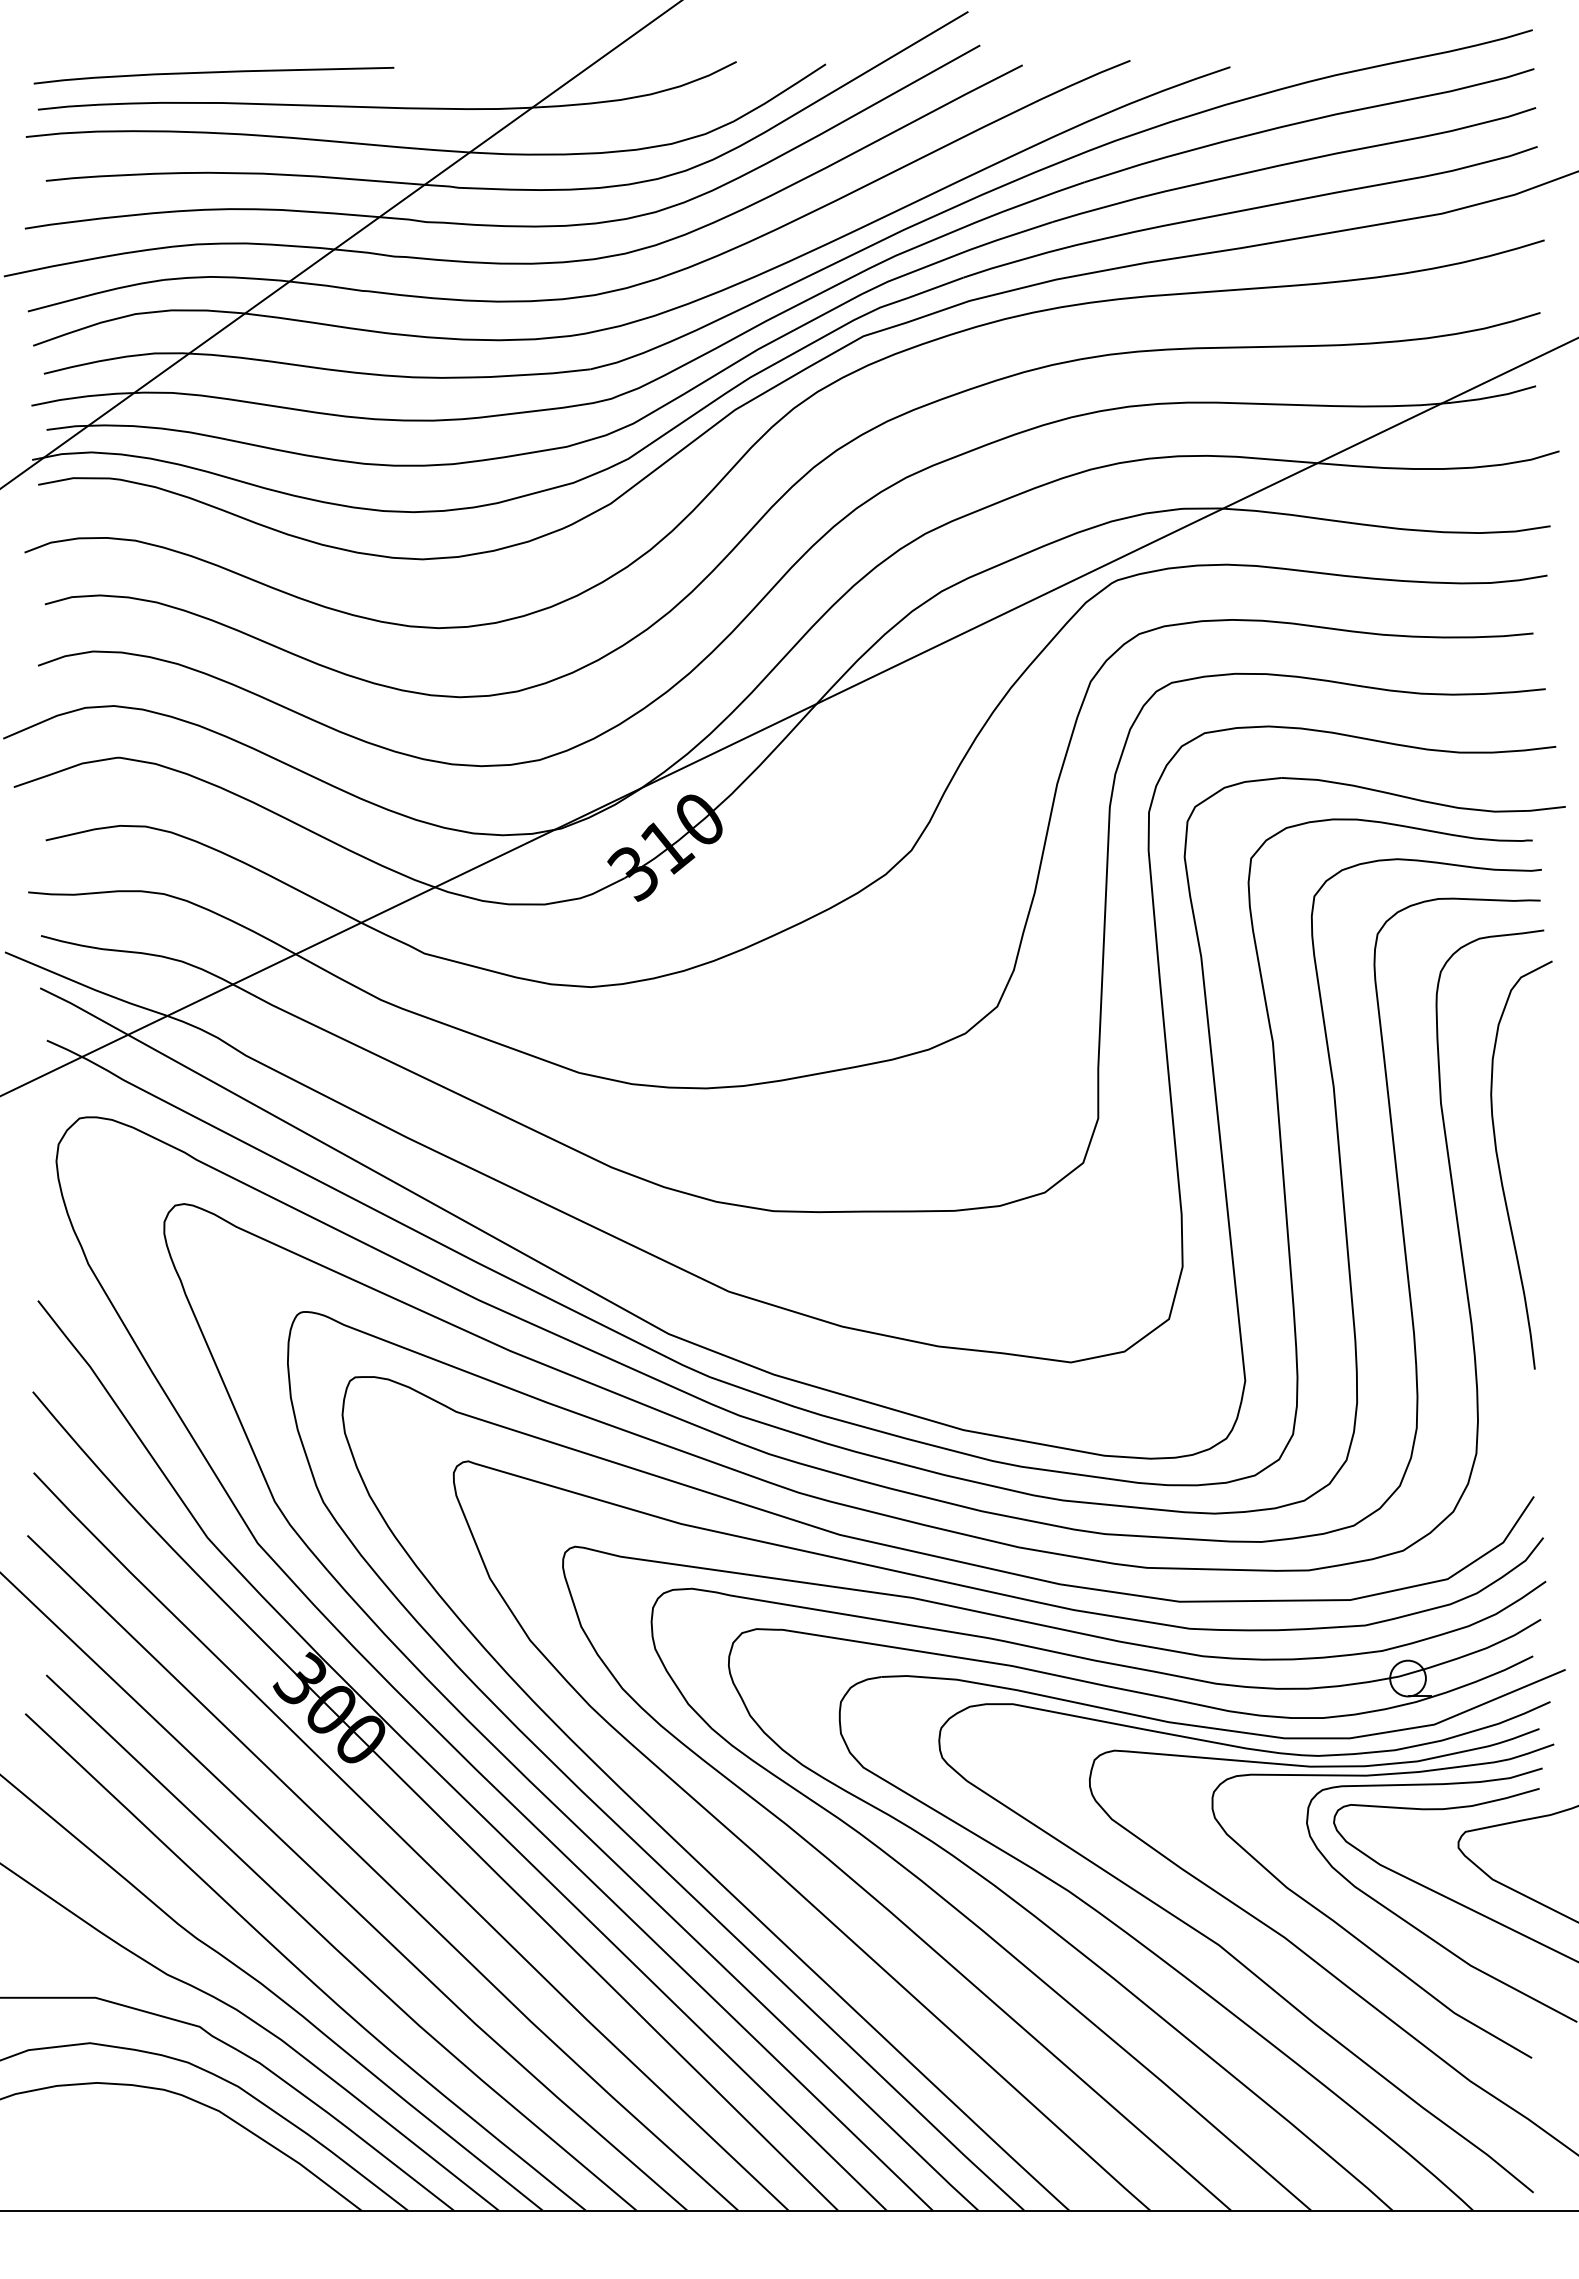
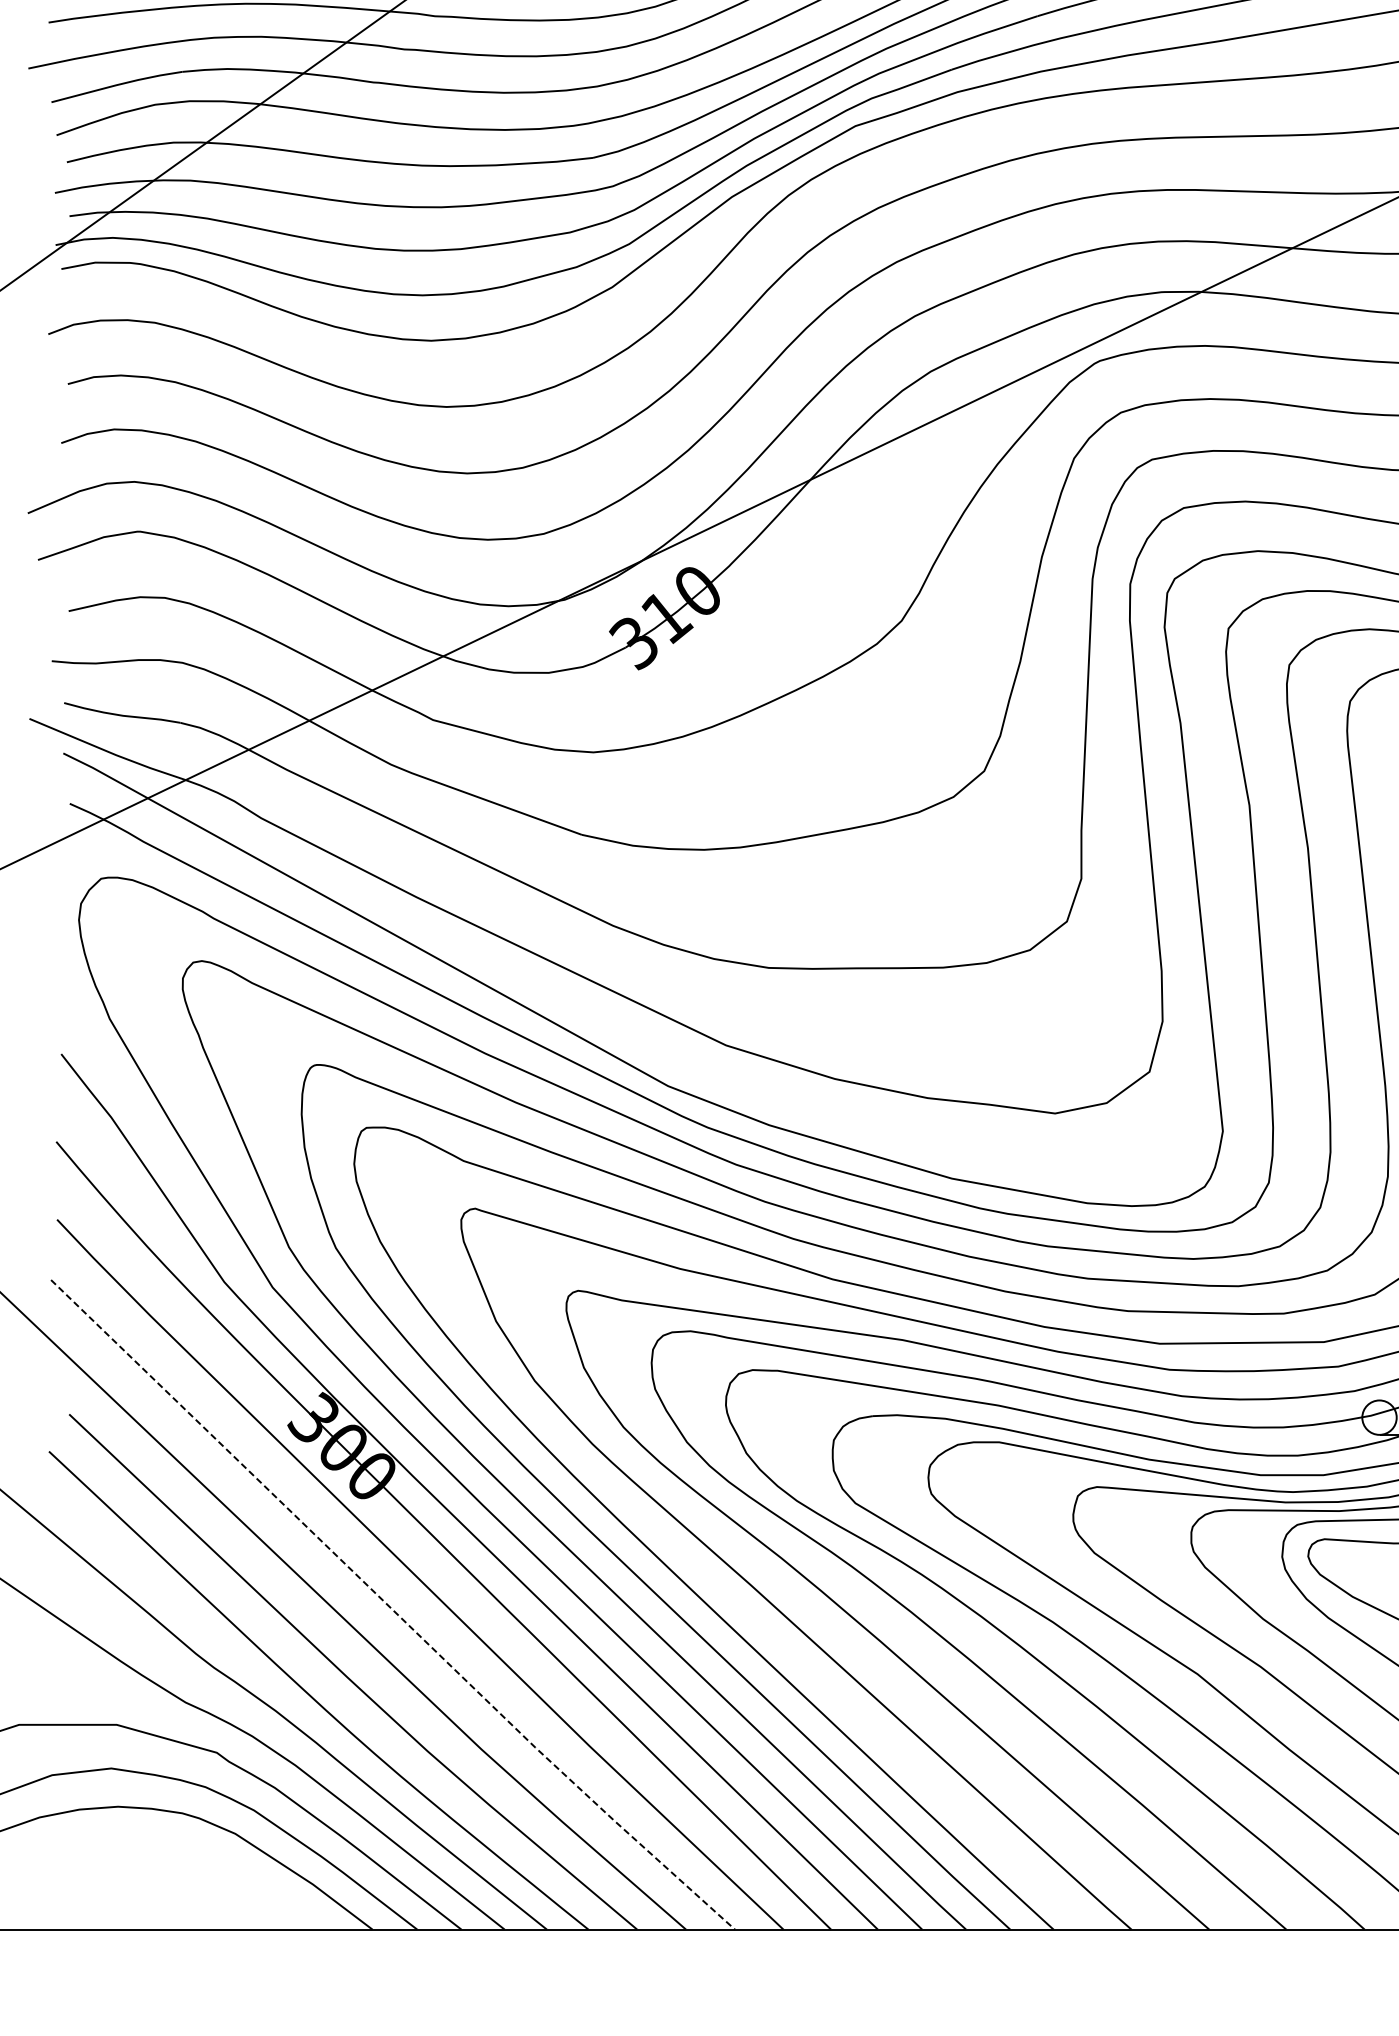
line: (381, 1877) -> (391, 1609), solid -> dashed

